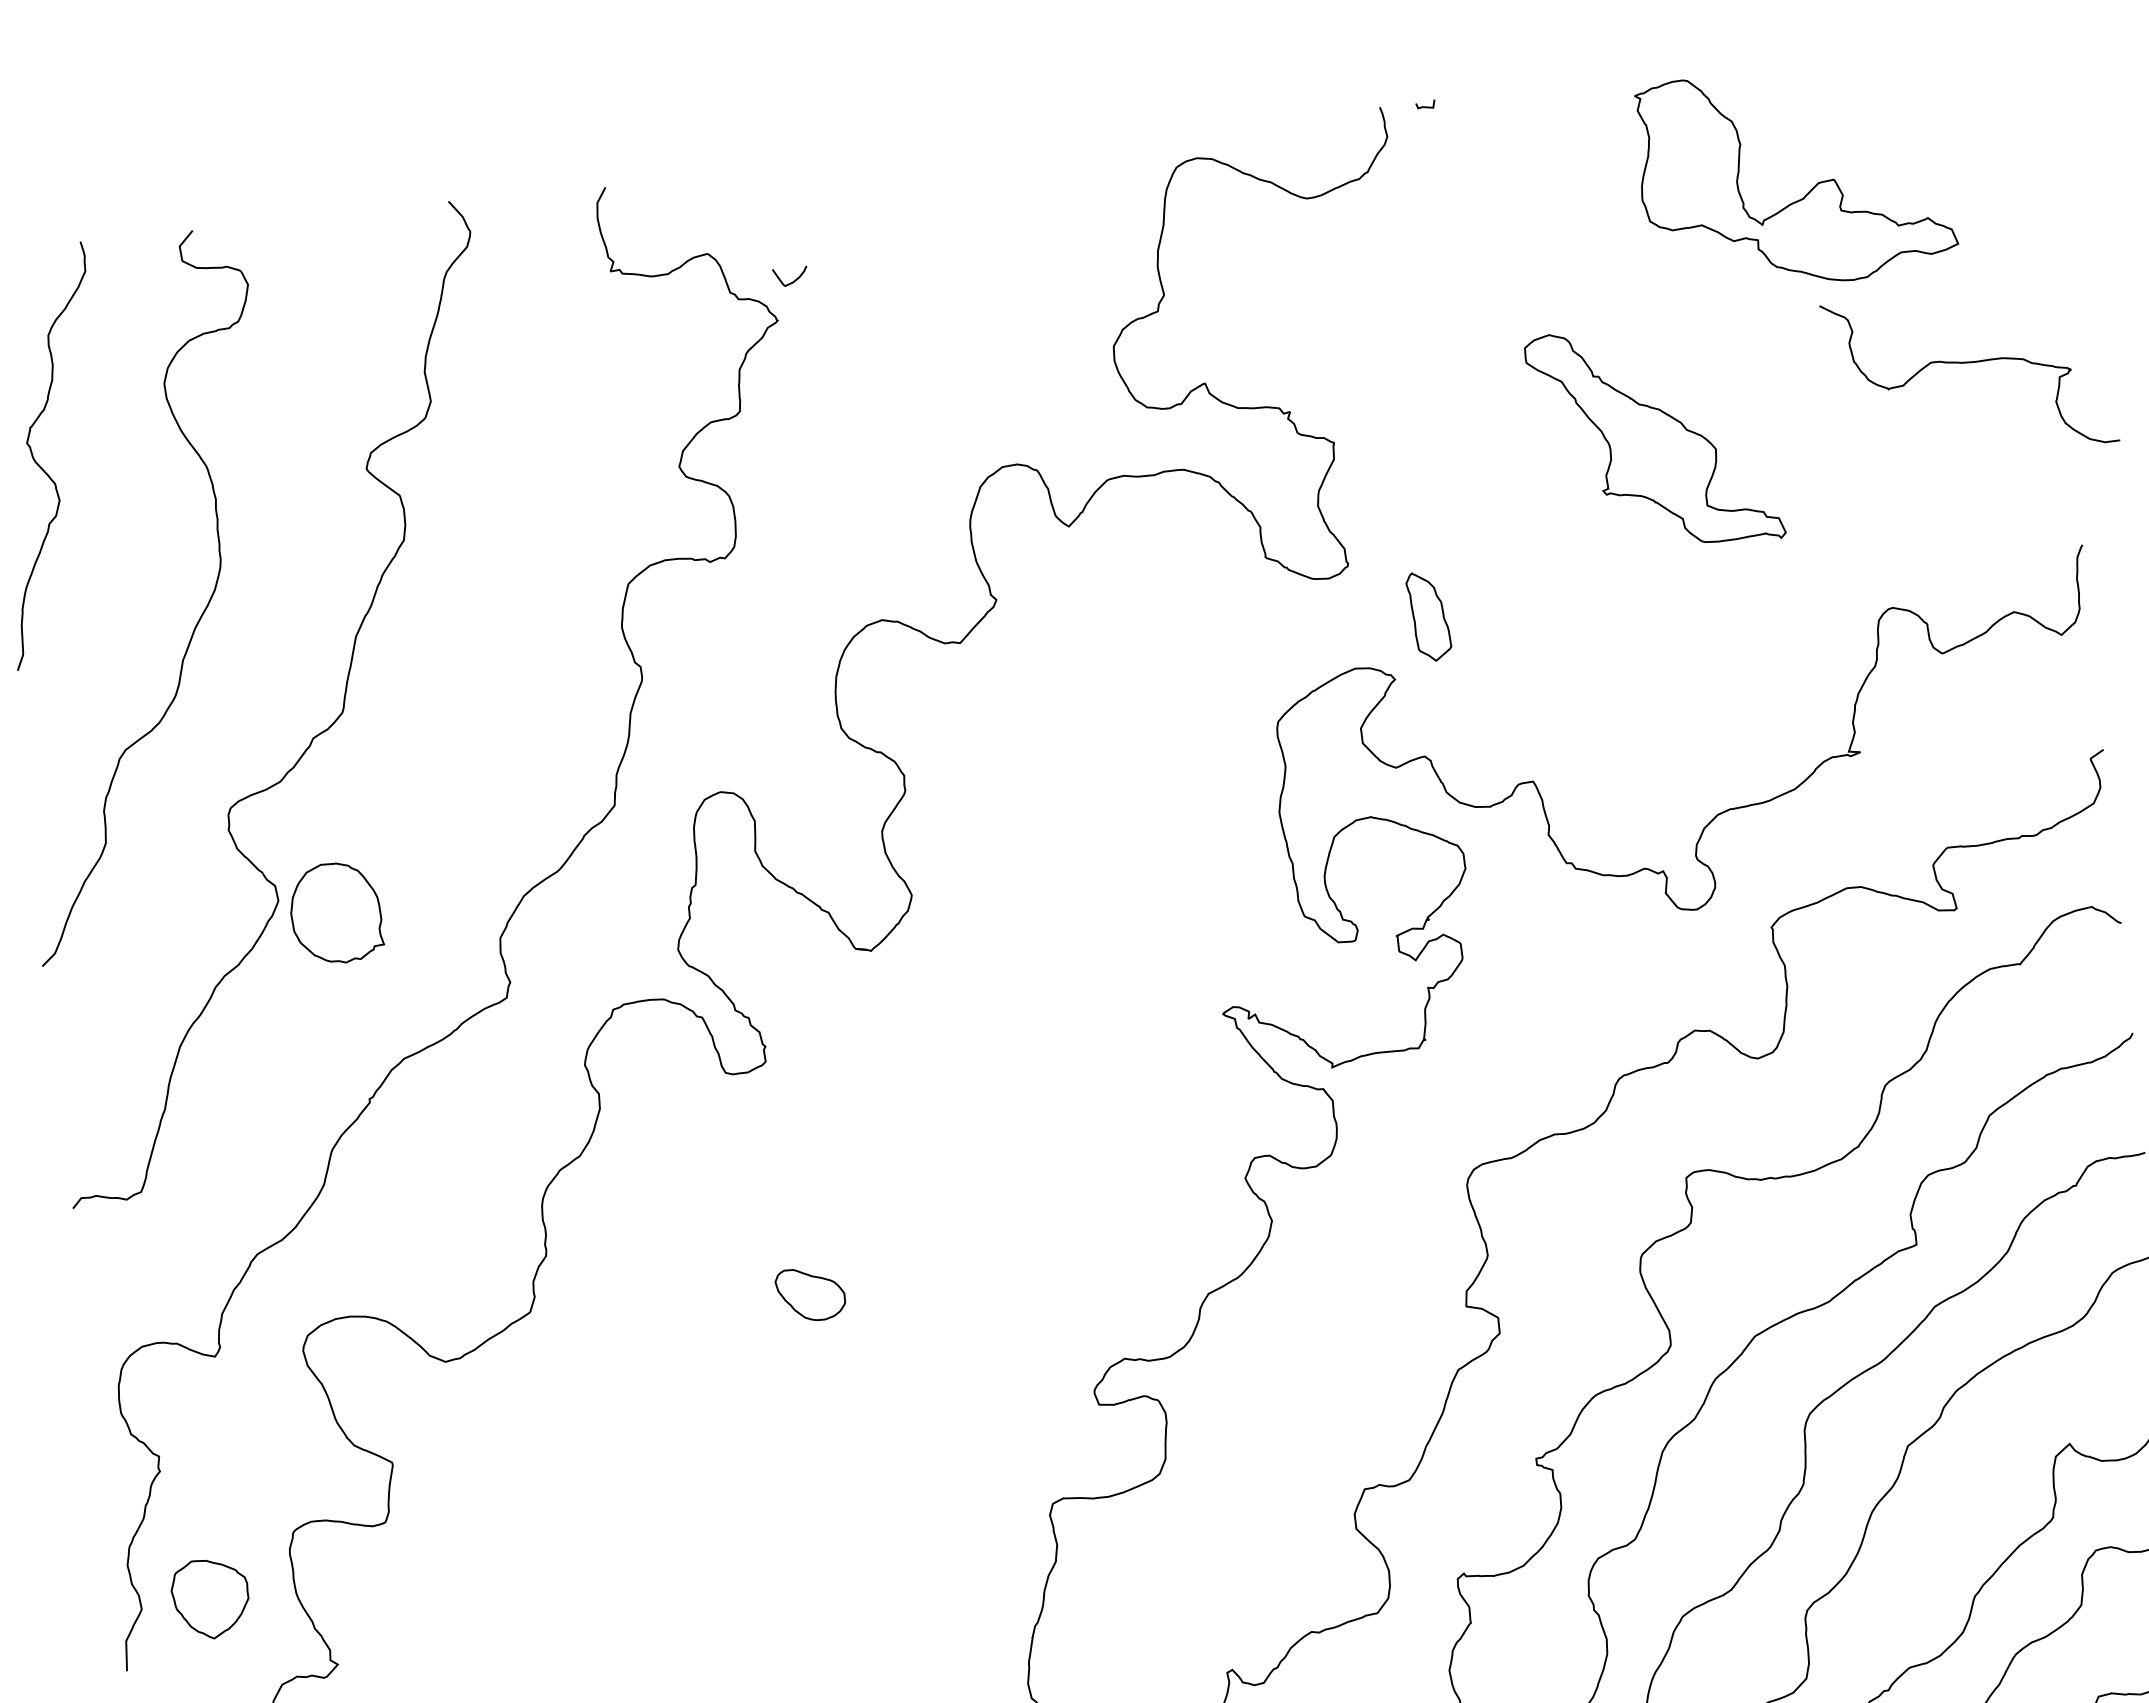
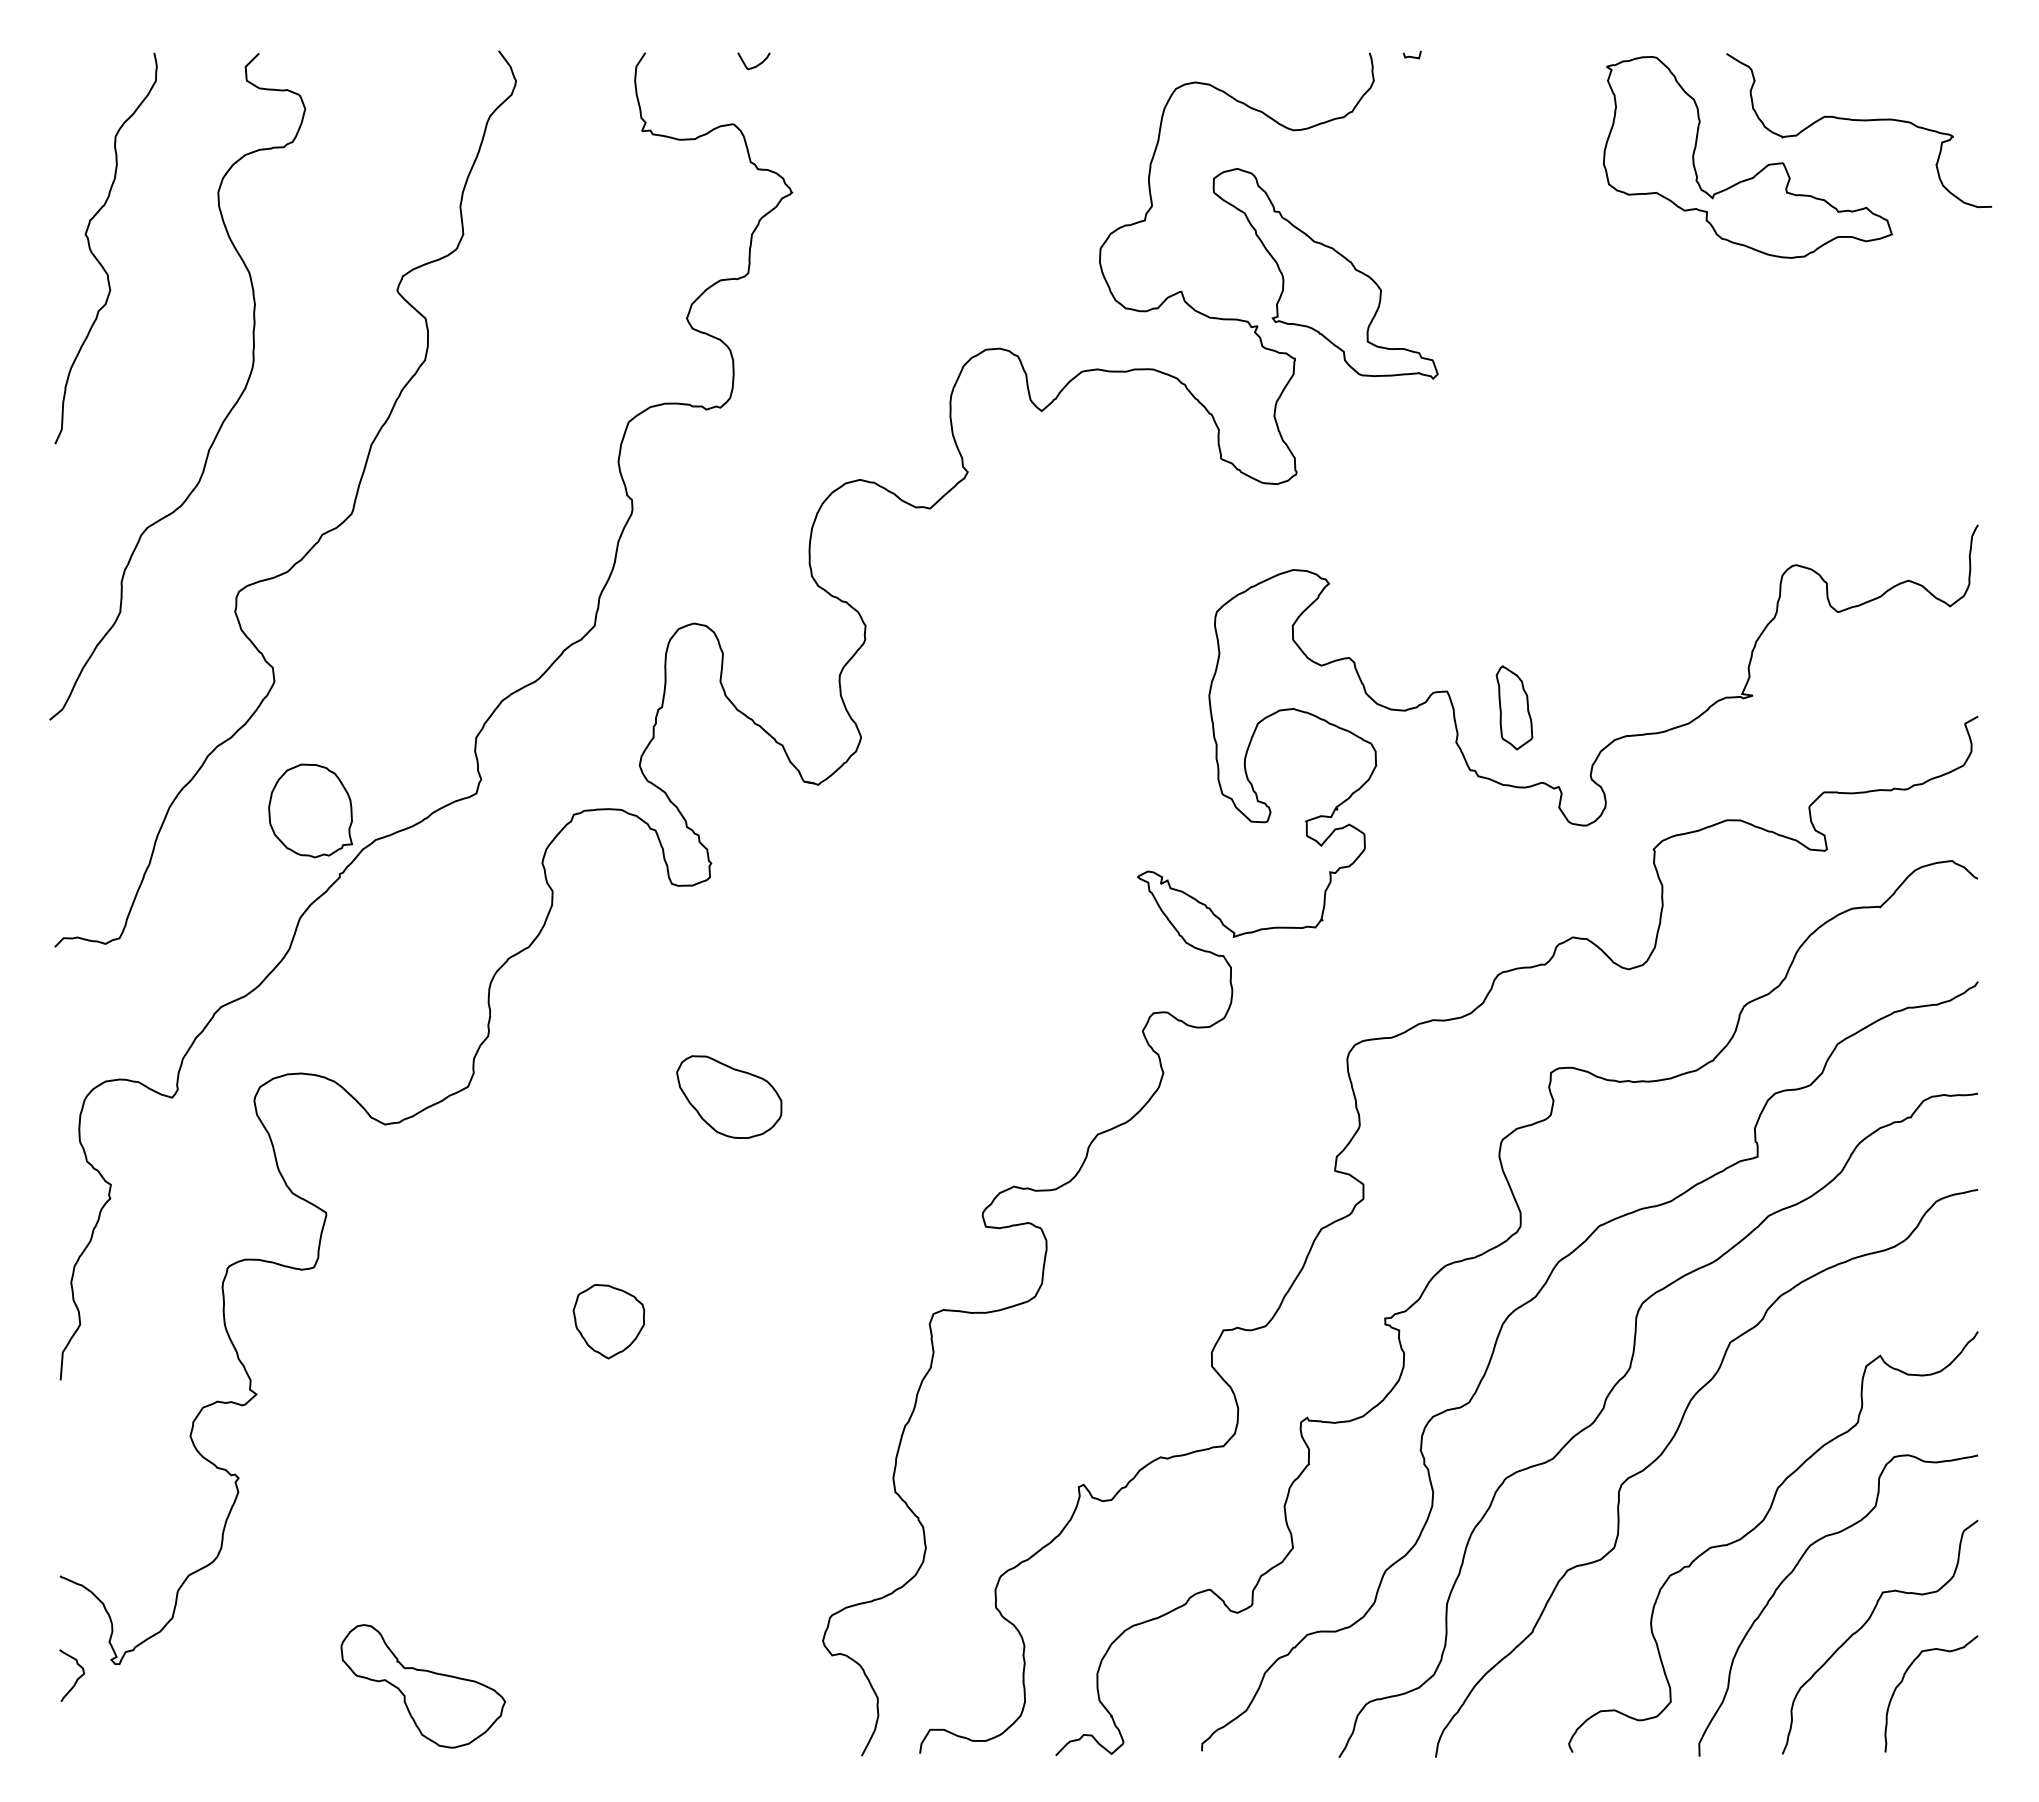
curve: (794, 279) -> (757, 64), moved
curve: (1968, 363) -> (1858, 121), moved
part: (1654, 437) -> (1325, 273), moved
part: (1428, 616) -> (1514, 707), moved
part: (335, 912) -> (310, 810), moved
part: (810, 1293) -> (729, 1096), size x1.67
part: (210, 1599) -> (608, 1321), moved

